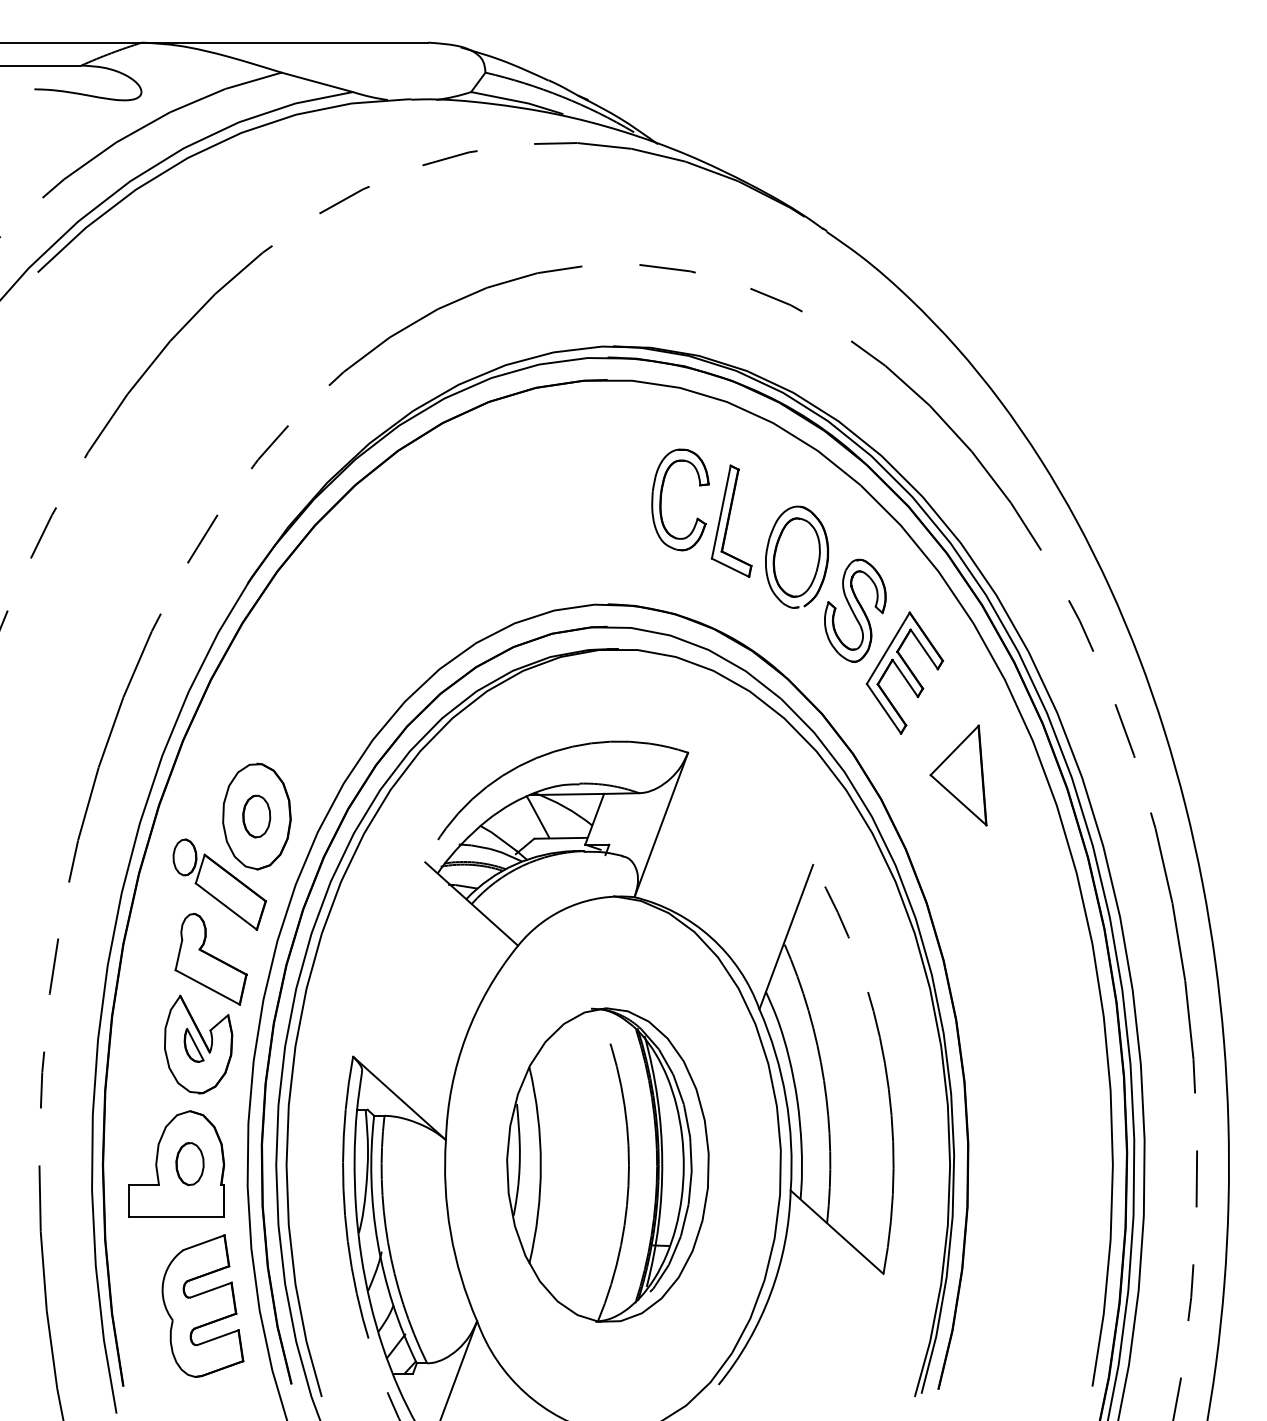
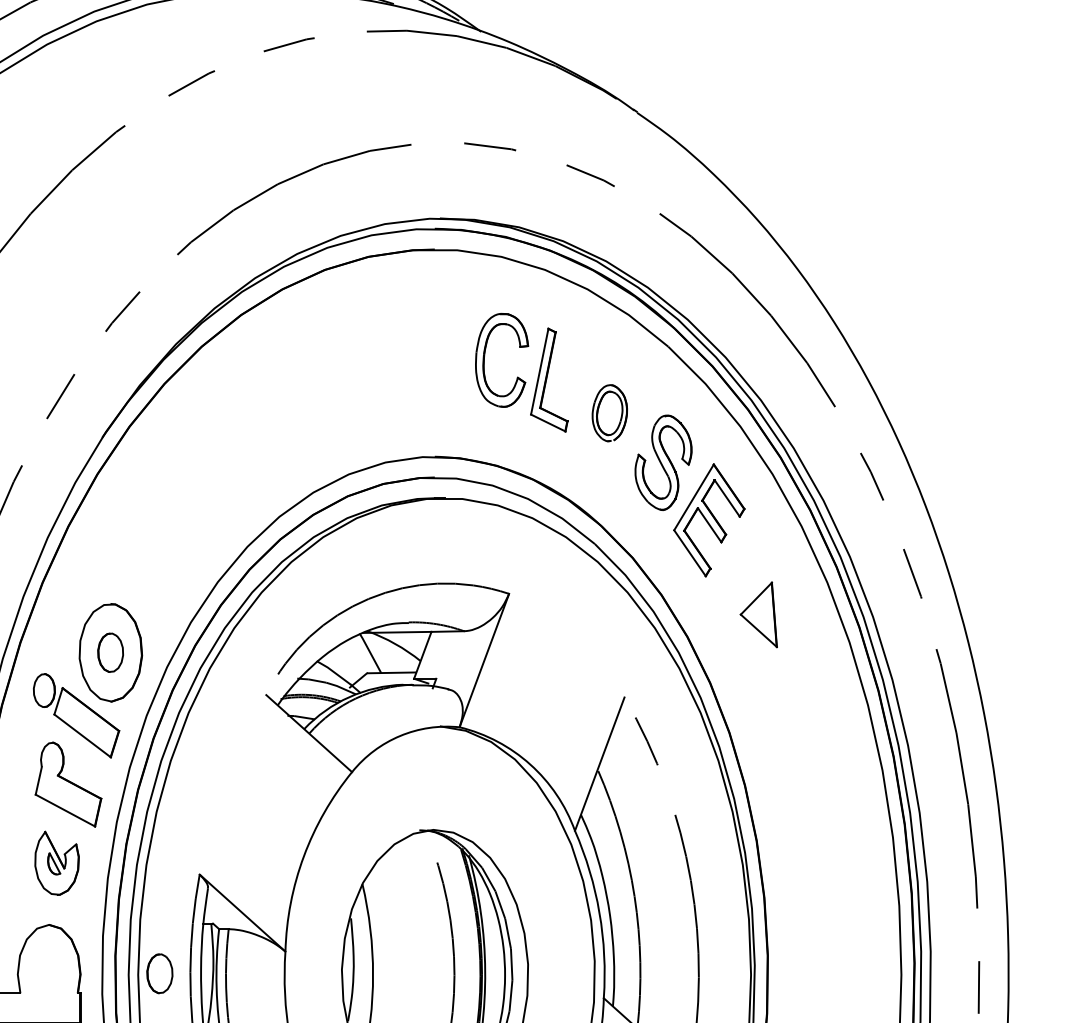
part: (797, 556) -> (610, 412), size x0.6
part: (958, 775) -> (758, 614), size x0.7
part: (198, 1044) -> (56, 863), size x0.7
part: (189, 1164) -> (159, 974), moved

